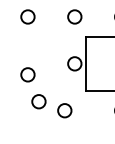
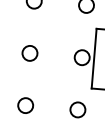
circle: (27, 74) -> (29, 52), moved
circle: (38, 101) -> (25, 105), moved
circle: (64, 110) -> (77, 109), moved

